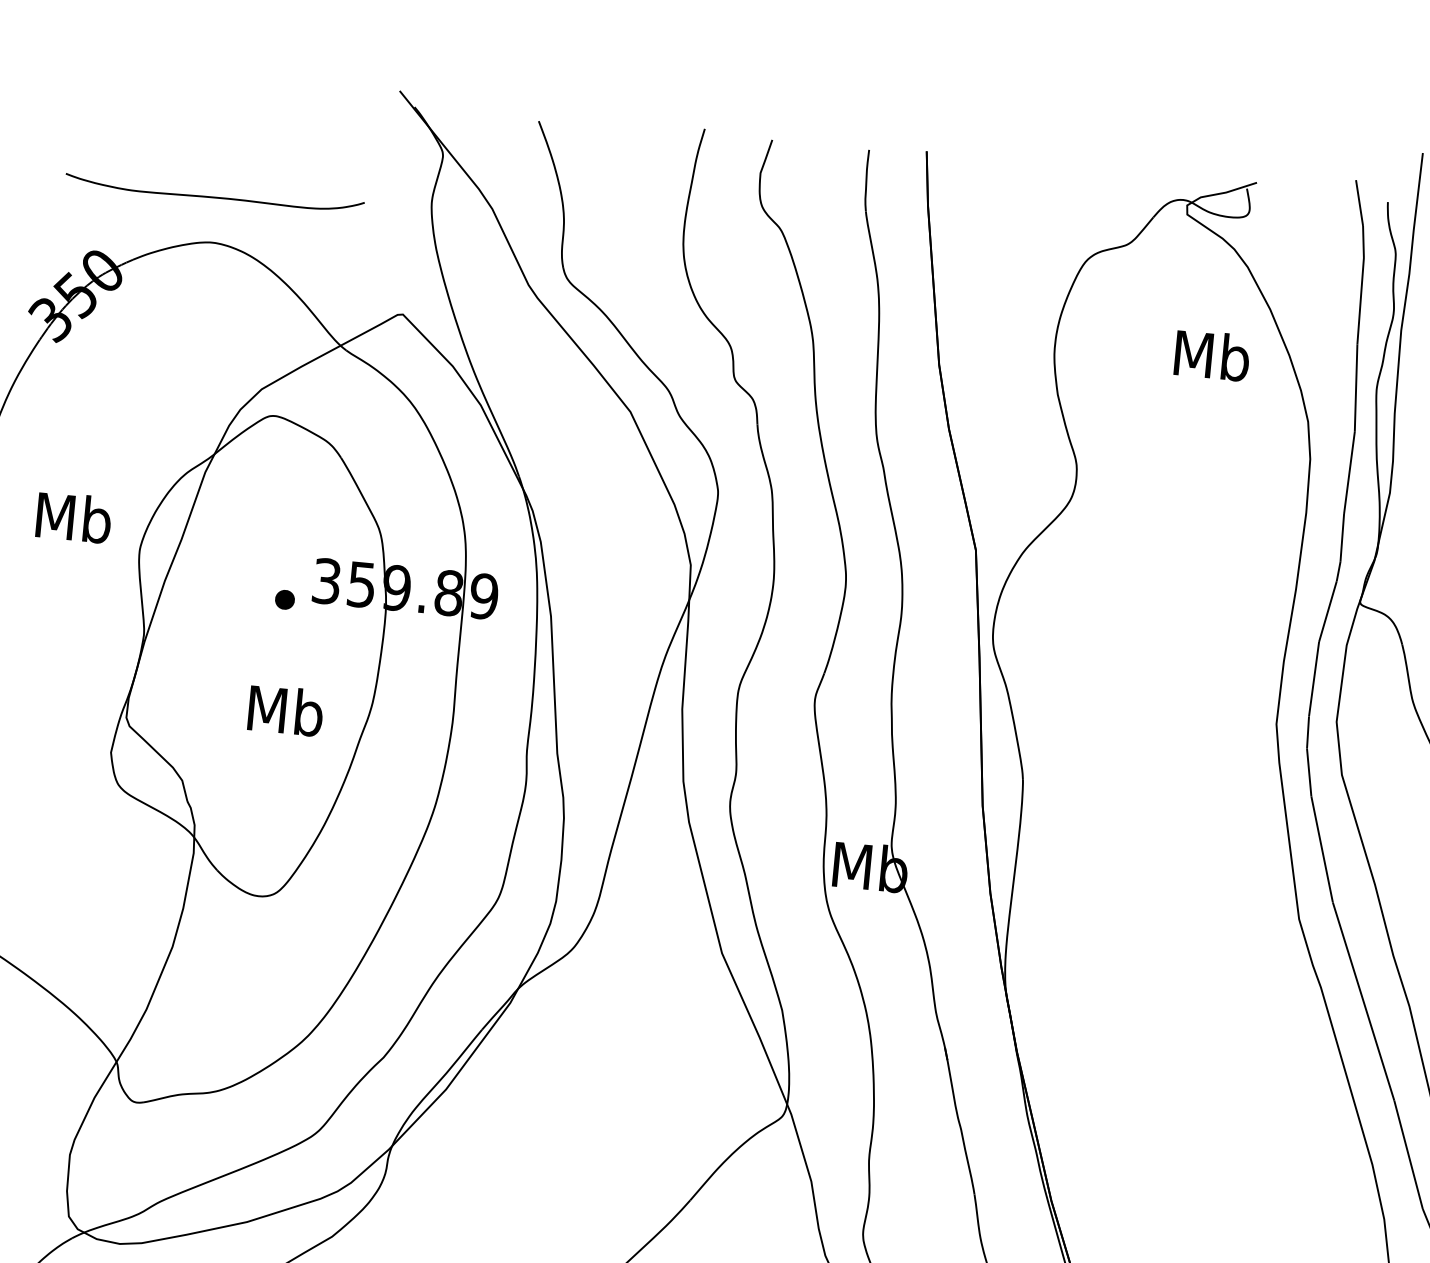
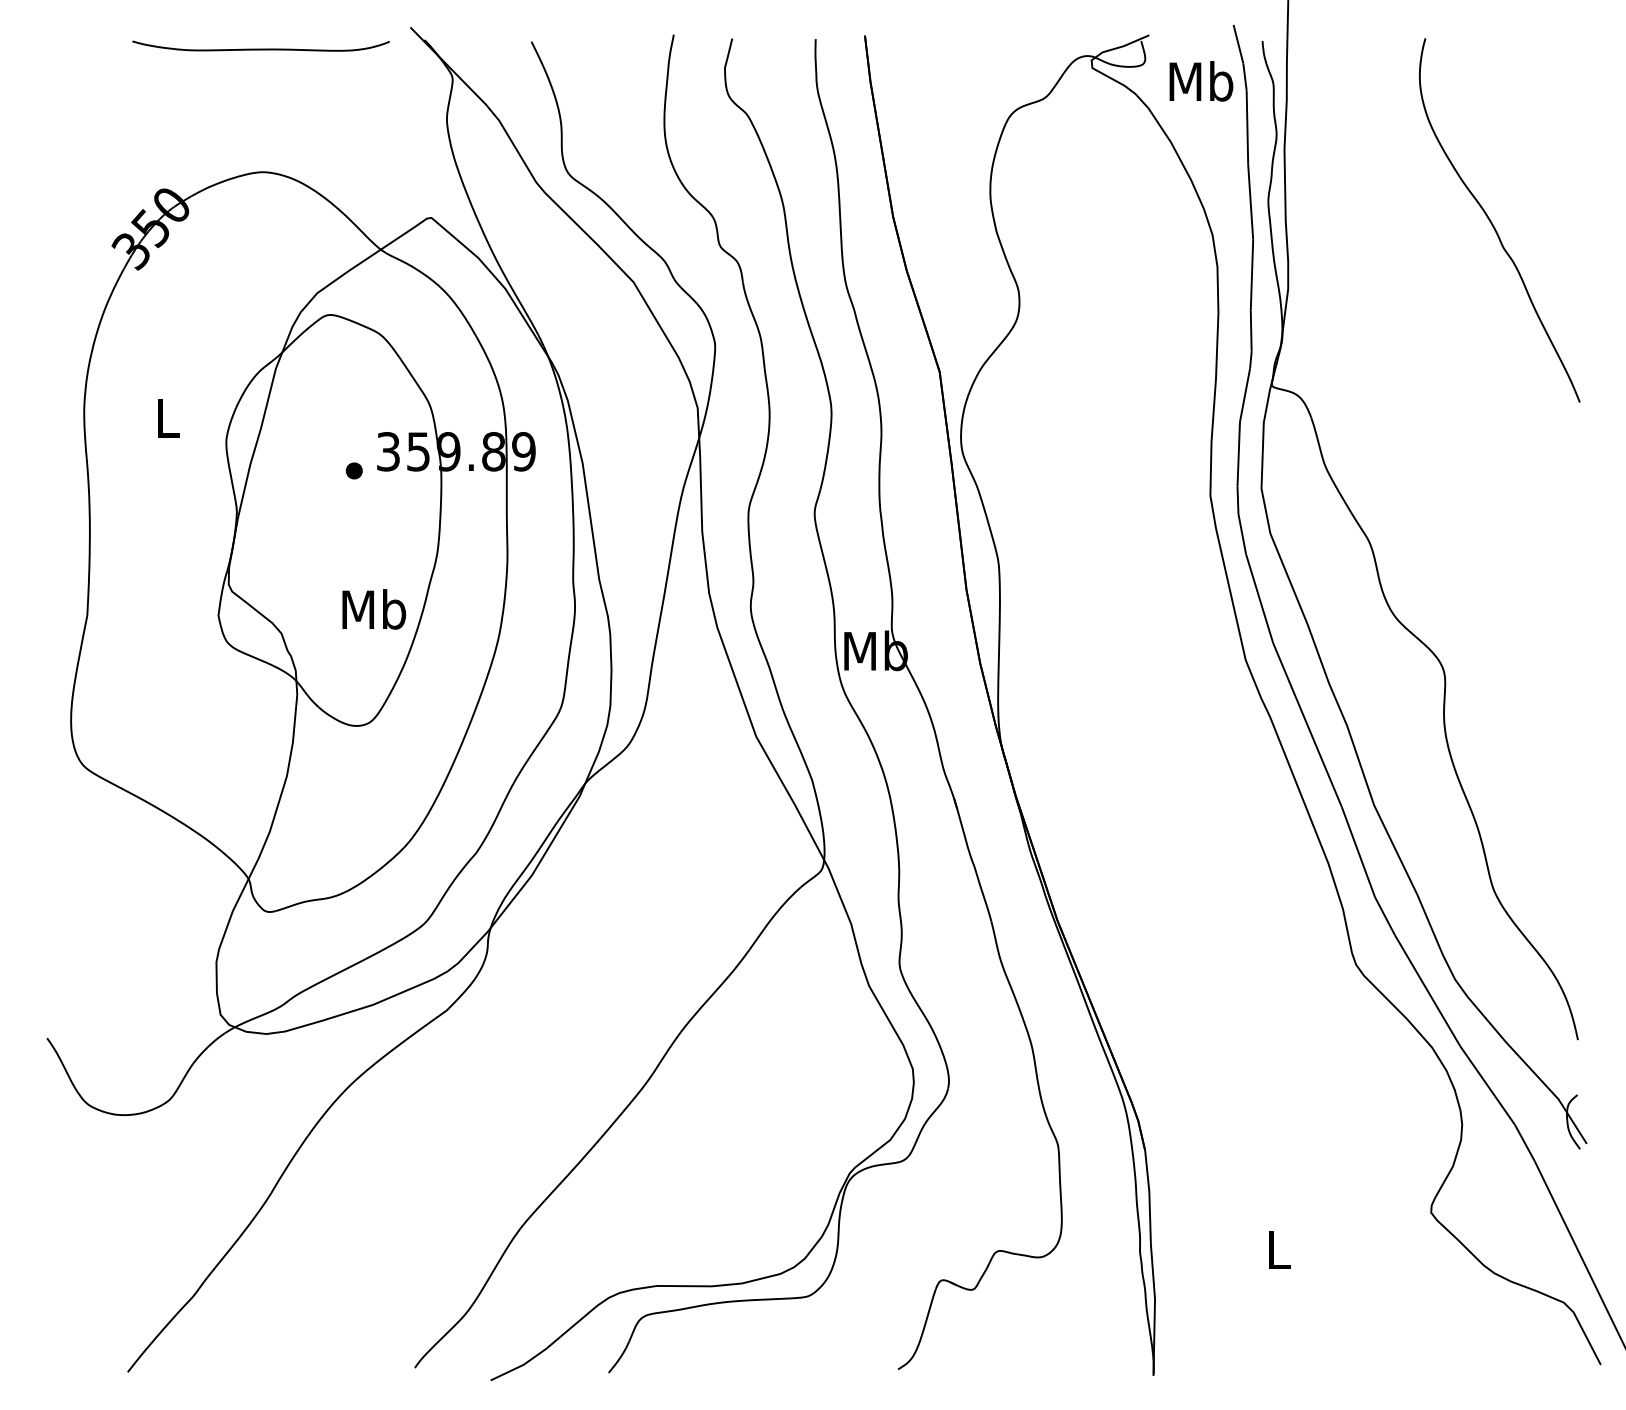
curve: (213, 196) -> (260, 48), moved
text: (1212, 355) -> (1201, 81), moved
text: (73, 516) -> (167, 417), Mb -> L
text: (286, 710) -> (374, 609), moved

